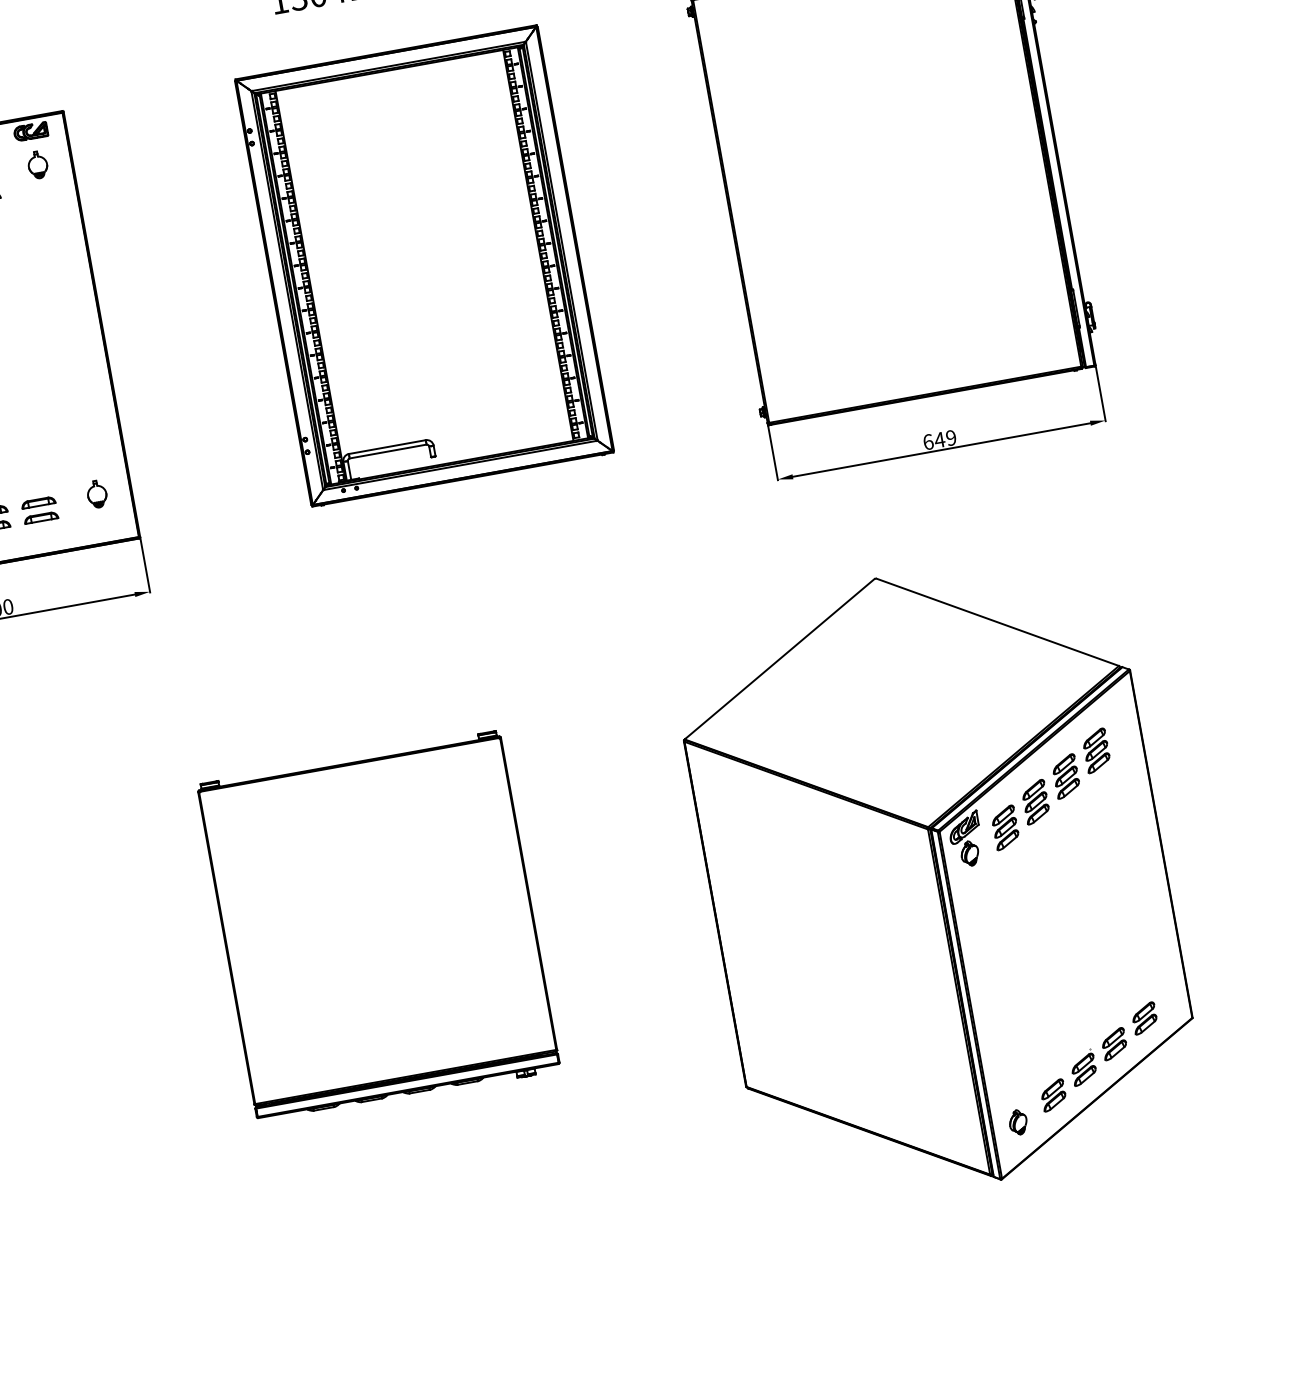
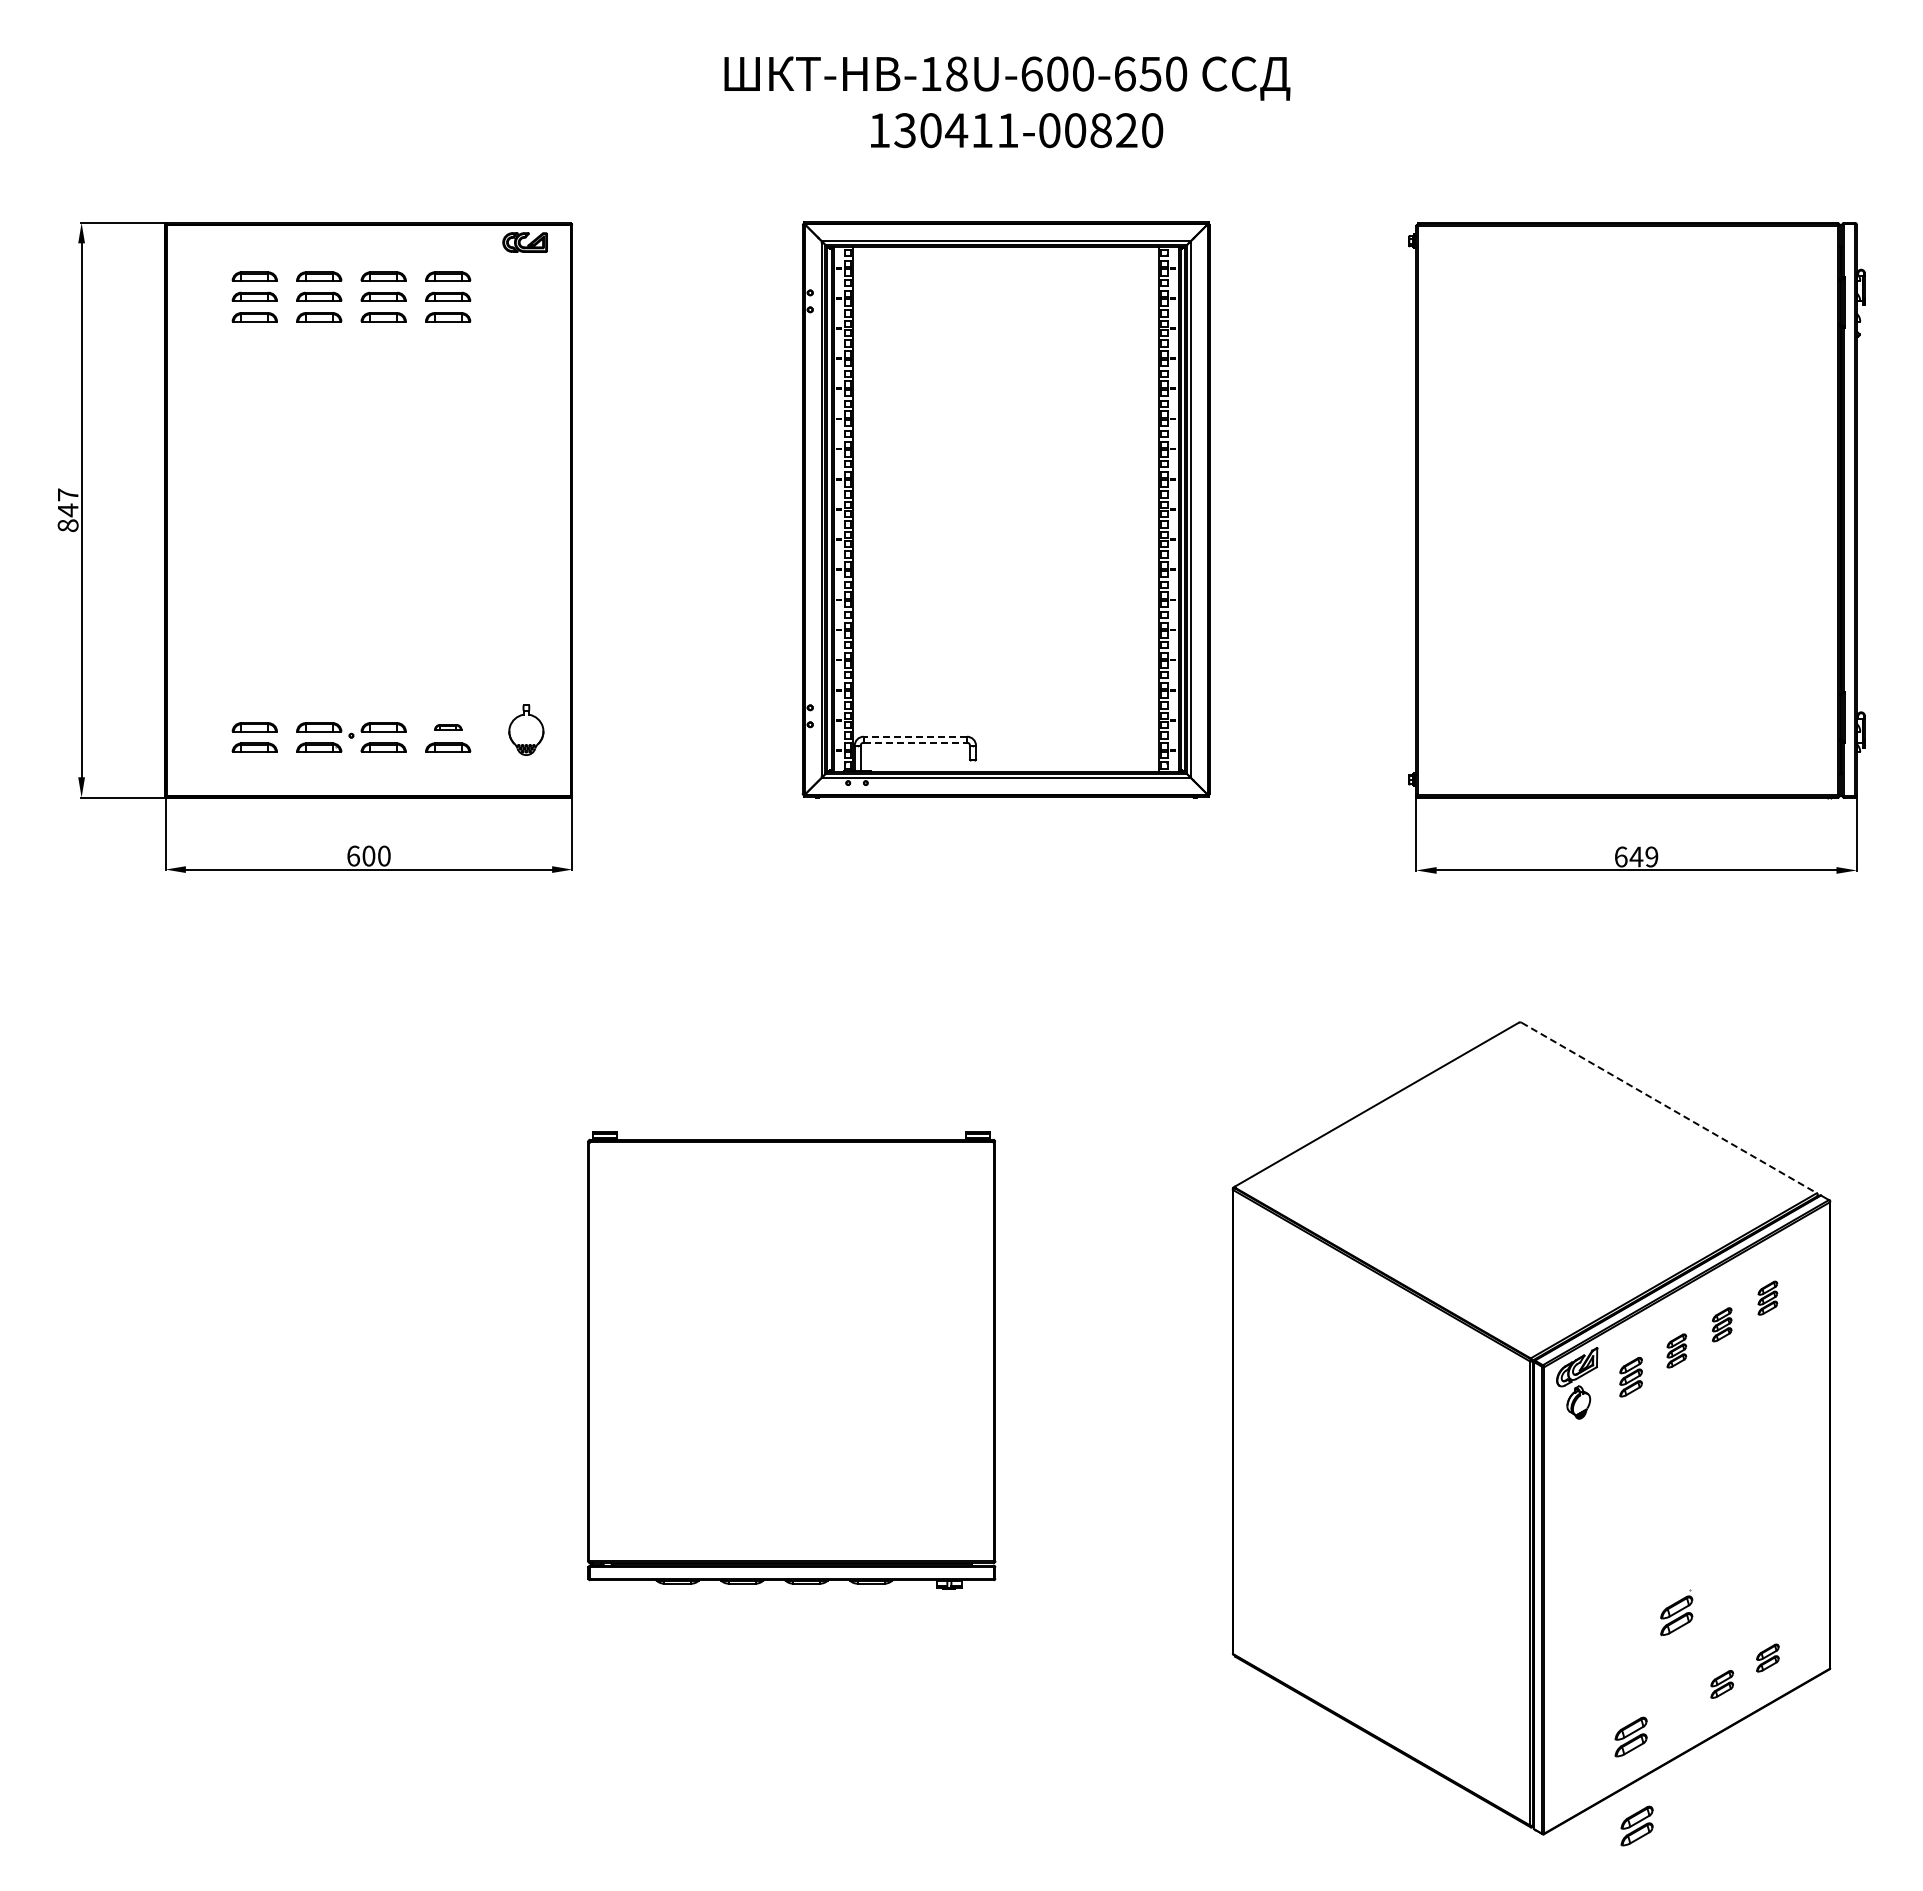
part: (37, 164) -> (526, 287), removed
line: (387, 446) -> (915, 736), solid -> dashed
line: (388, 451) -> (915, 742), solid -> dashed
part: (97, 493) -> (526, 729), size x1.4
part: (38, 502) -> (448, 727), size x0.6
line: (998, 622) -> (1669, 1108), solid -> dashed
part: (1096, 750) -> (1767, 1297), size x0.6
part: (1065, 776) -> (1721, 1324), size x0.6
part: (1035, 801) -> (1676, 1350), size x0.6
part: (1004, 827) -> (1630, 1376), size x0.7
part: (1144, 1017) -> (1767, 1657), size x0.7
part: (1113, 1044) -> (1721, 1684), size x0.7
part: (1083, 1067) -> (1676, 1612), moved
part: (1018, 1122) -> (1578, 1763), removed
part: (1069, 1160) -> (1636, 1825), added

